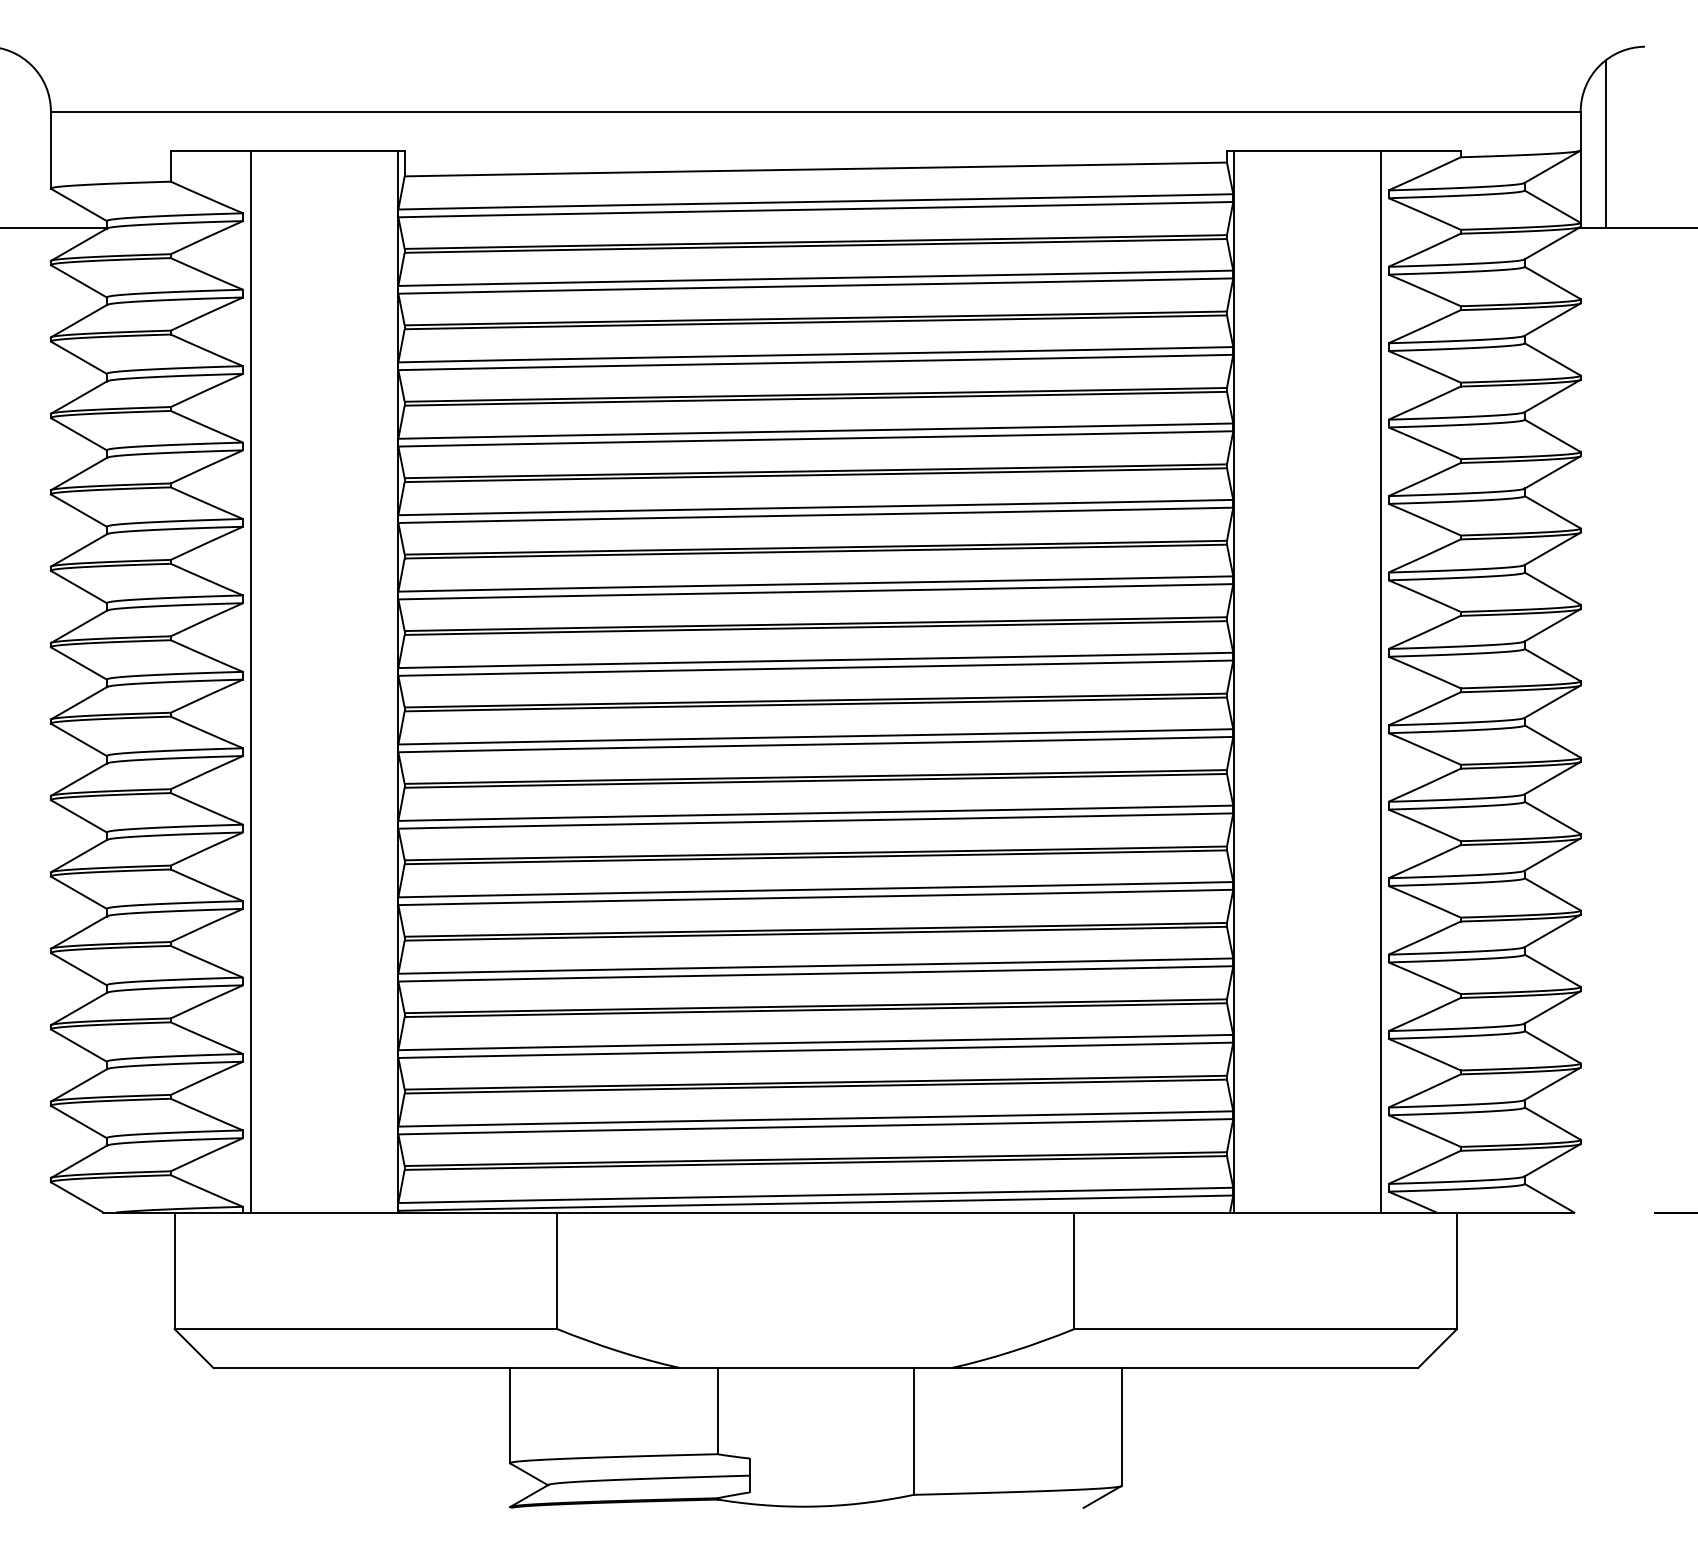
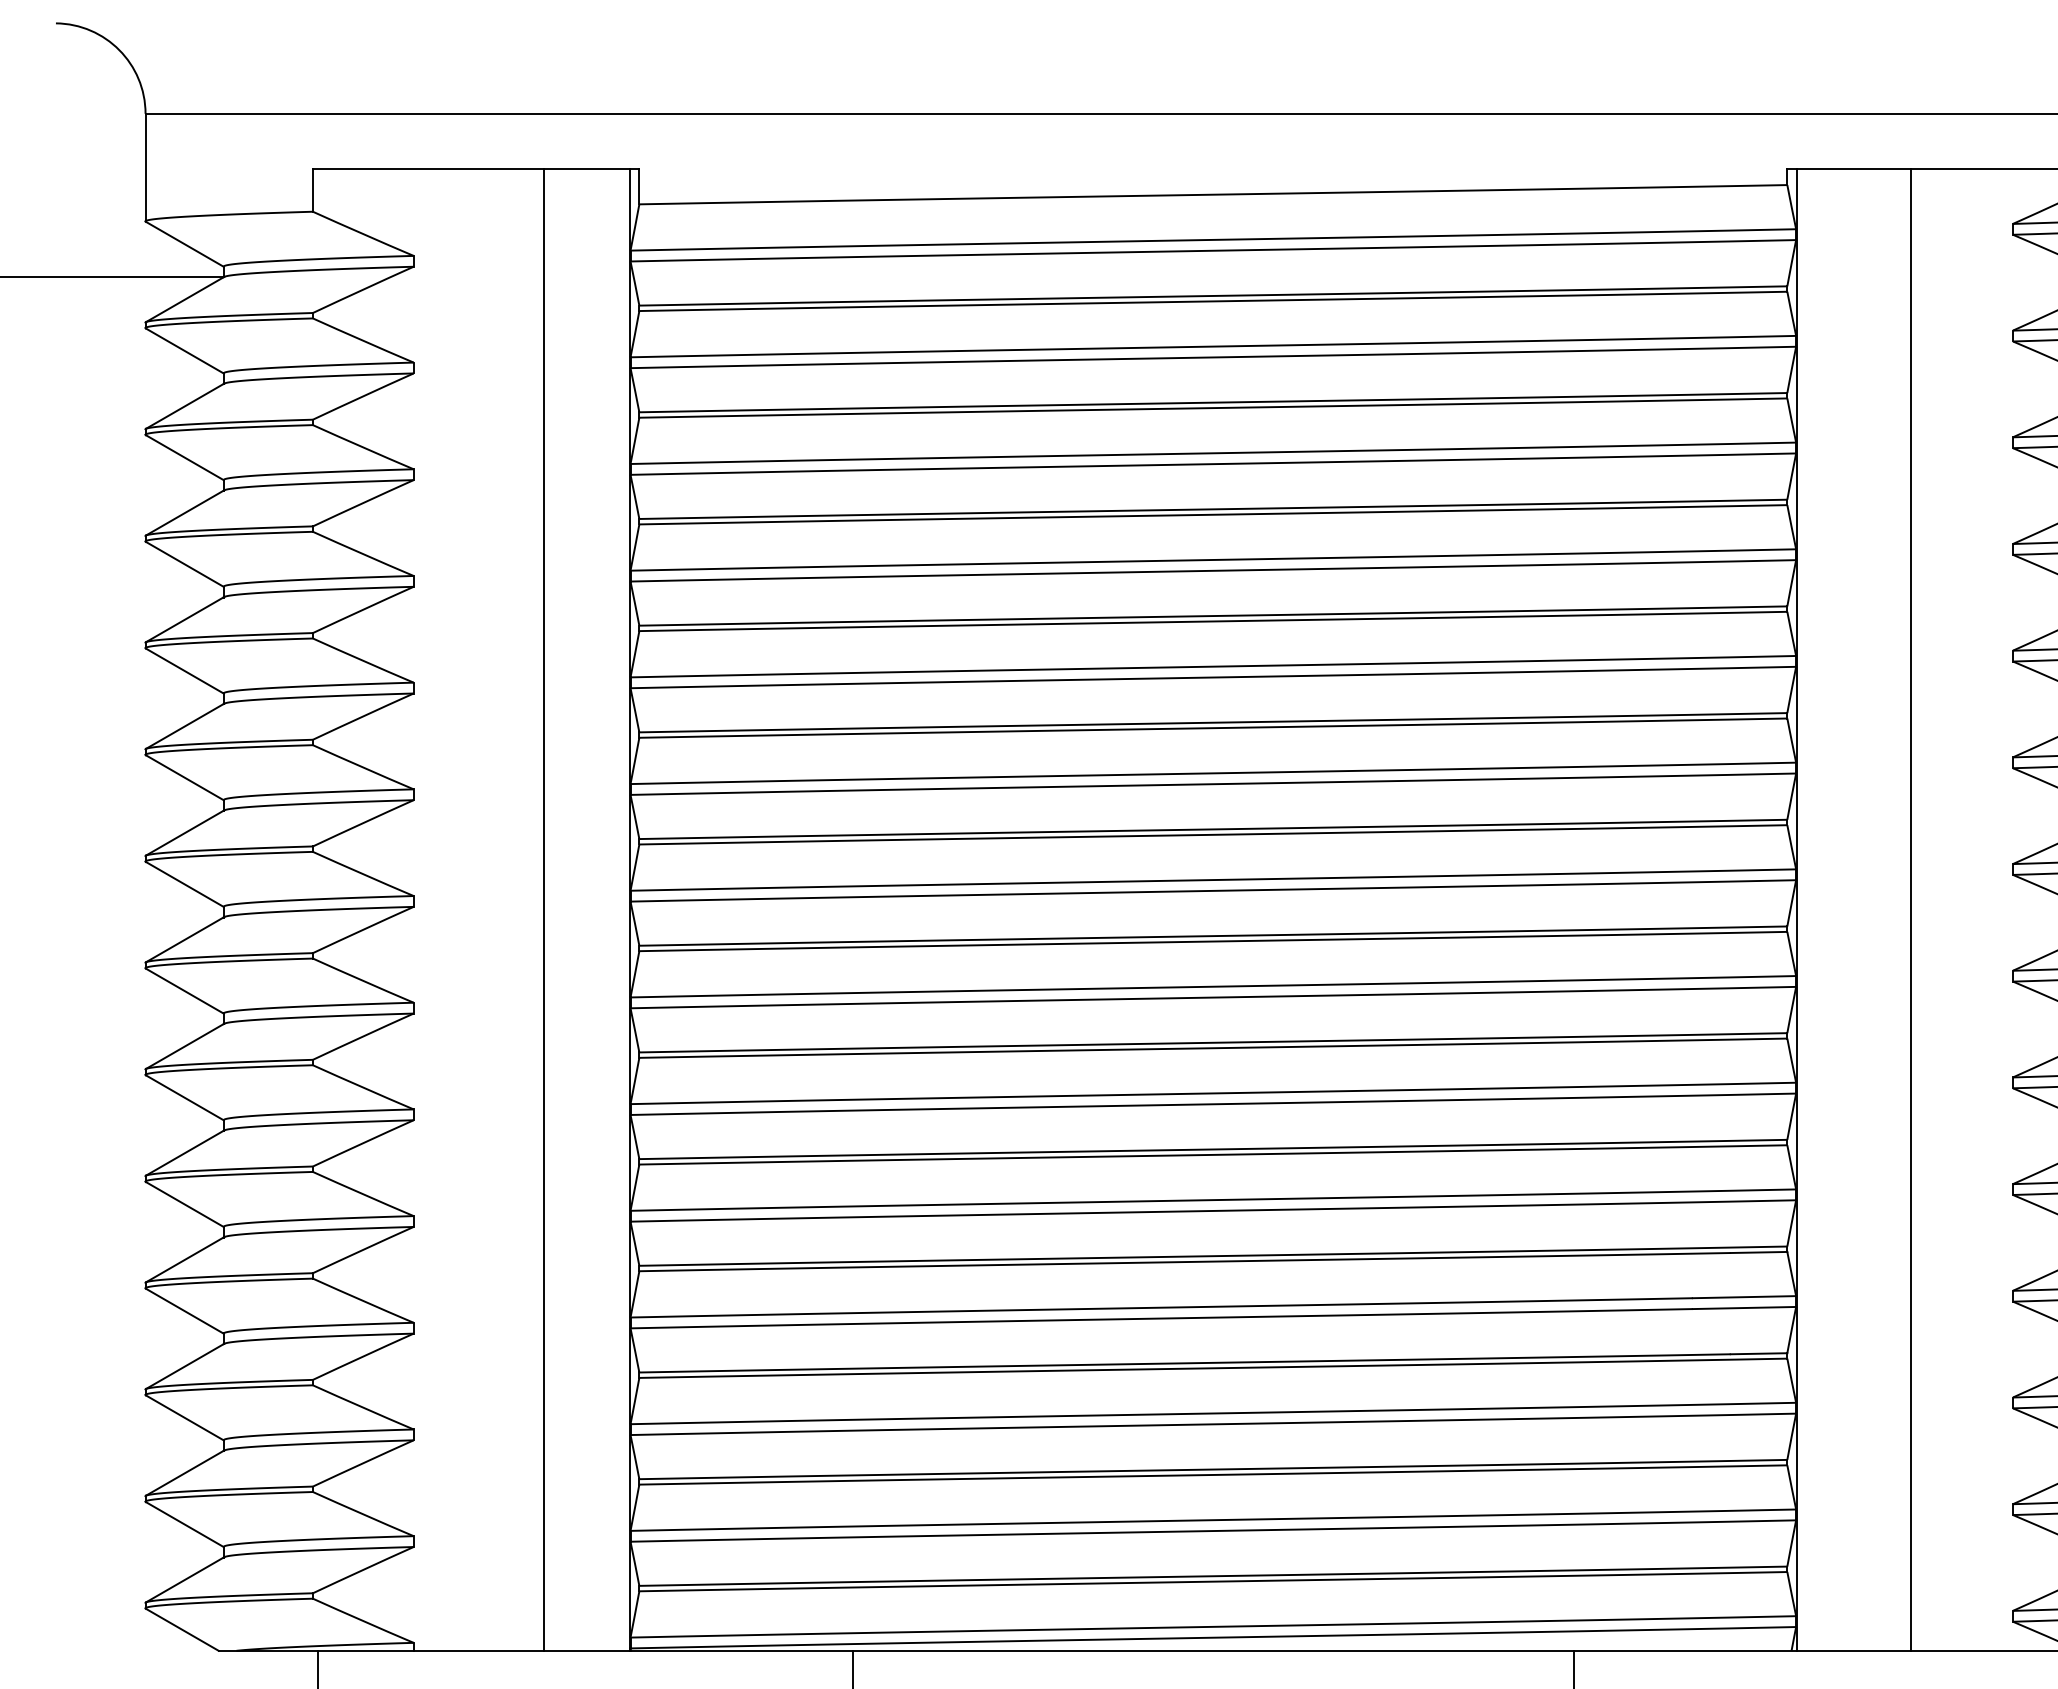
line: (251, 681) -> (544, 909), moved
line: (1380, 681) -> (1910, 909), moved

